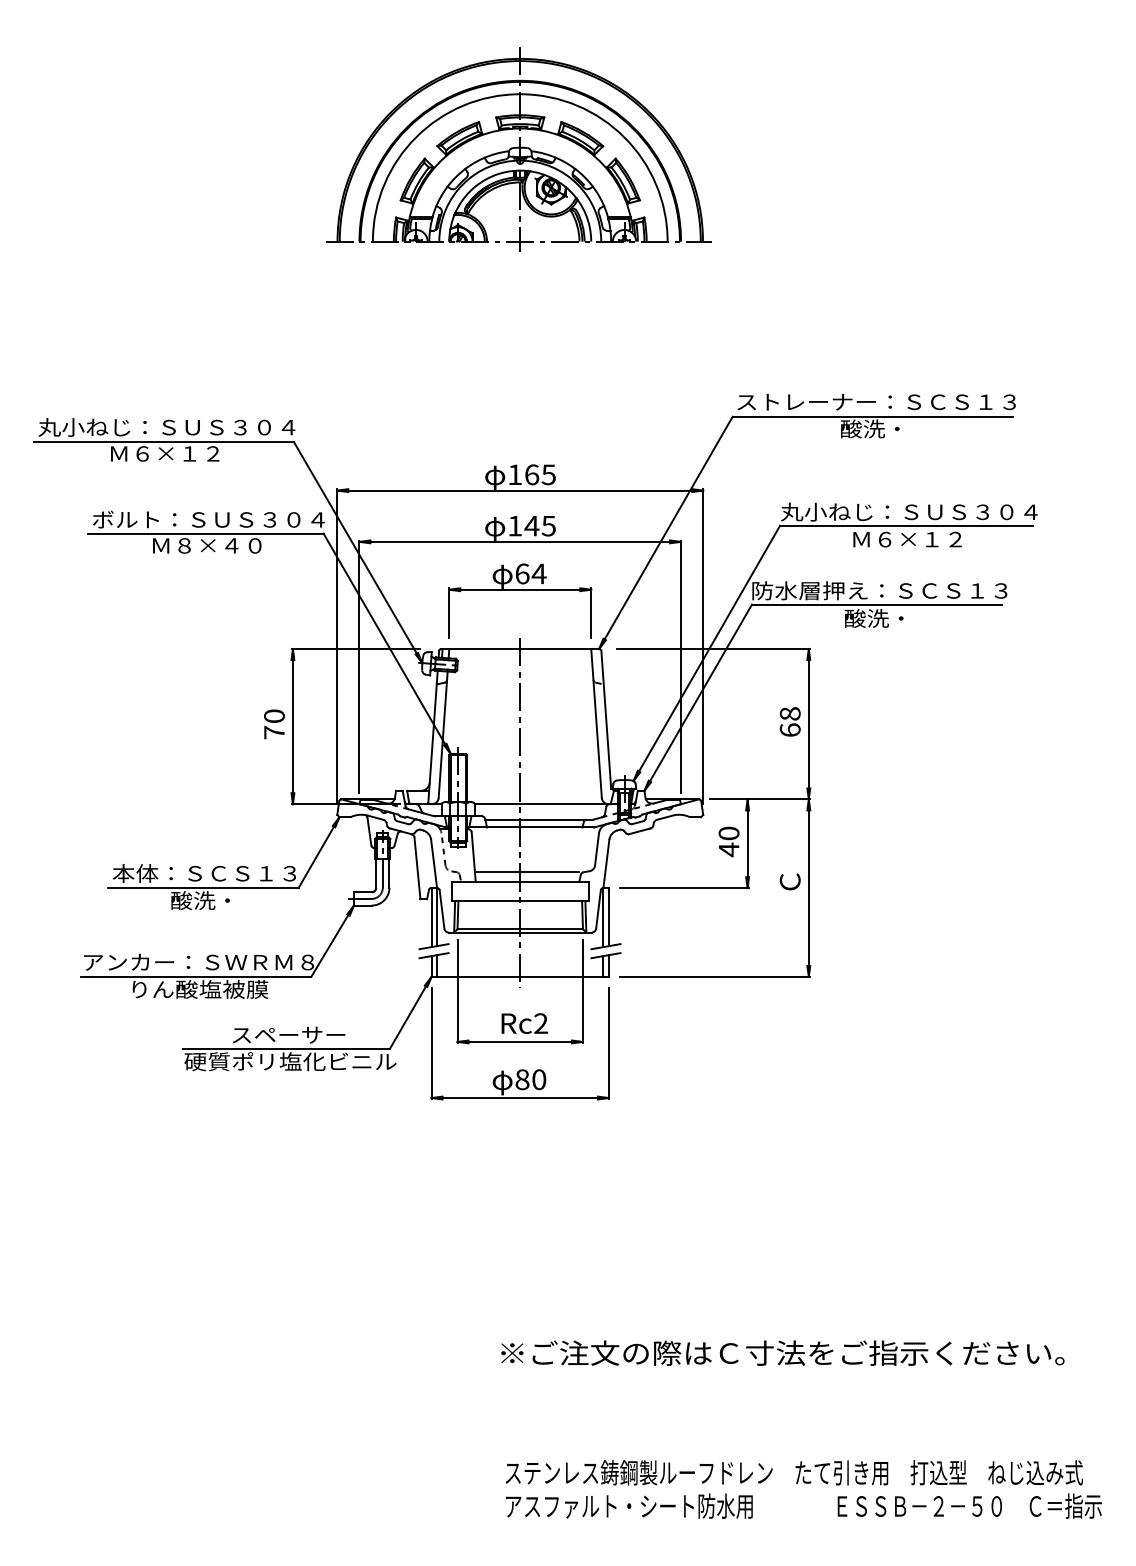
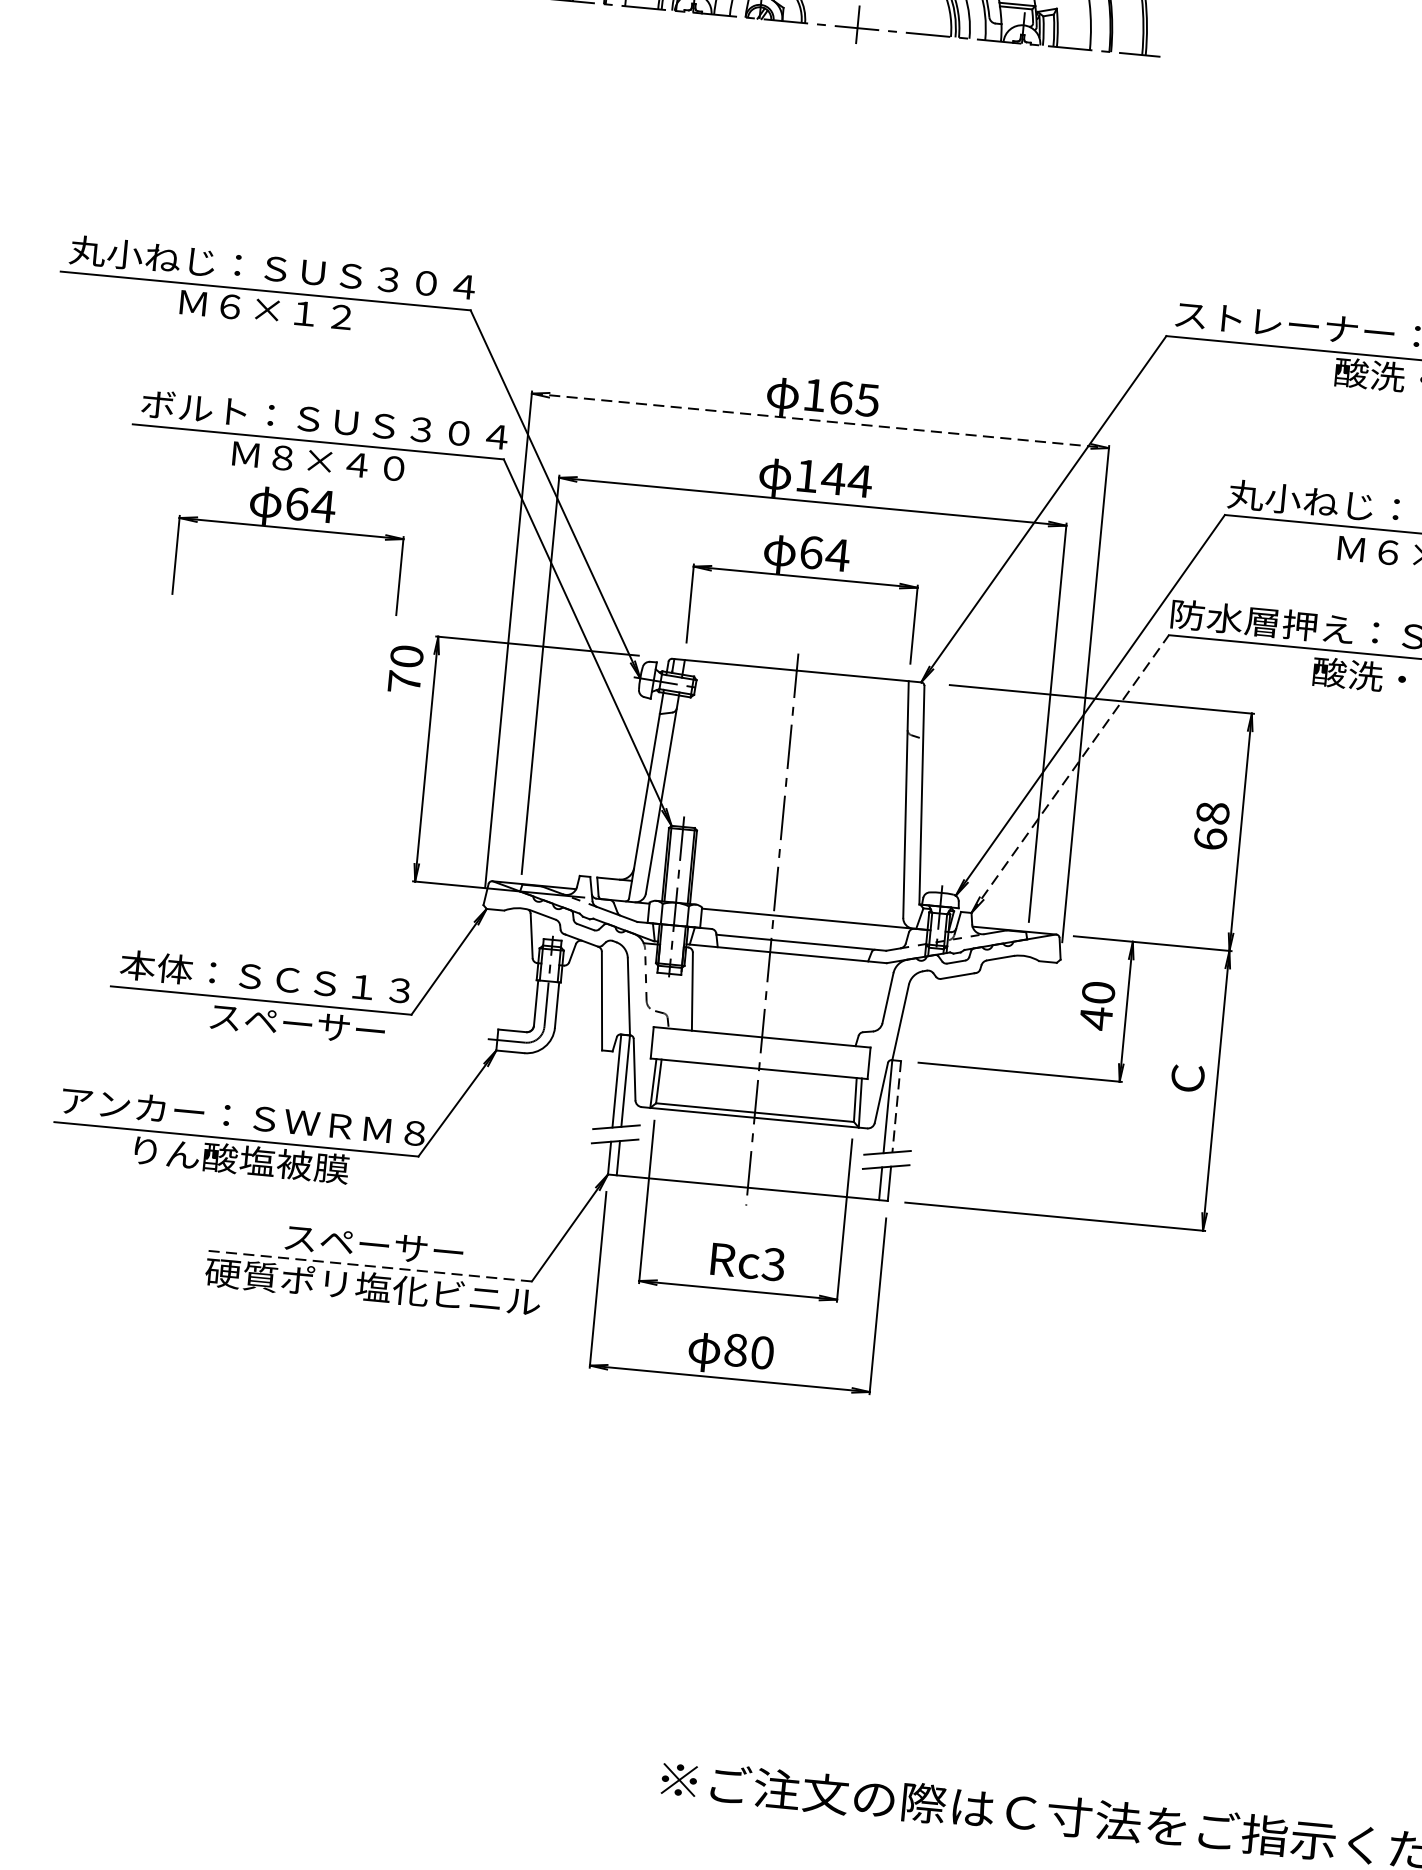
line: (520, 490) -> (820, 420), solid -> dashed
text: (548, 526) -> (859, 481), 145 -> 144
part: (194, 590) -> (291, 529), added
line: (698, 697) -> (1070, 773), solid -> dashed
text: (274, 724) -> (405, 669), moved
line: (527, 872) -> (774, 1024), removed
text: (226, 900) -> (296, 1023), 酸洗・ -> スペーサー
line: (608, 917) -> (895, 1107), solid -> dashed
text: (541, 1023) -> (774, 1264), Rc2 -> Rc3
line: (286, 1048) -> (368, 1265), solid -> dashed

